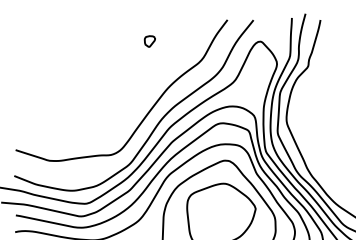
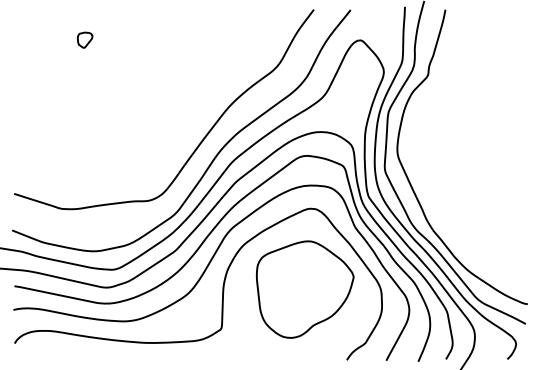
part: (150, 41) -> (85, 39), moved

